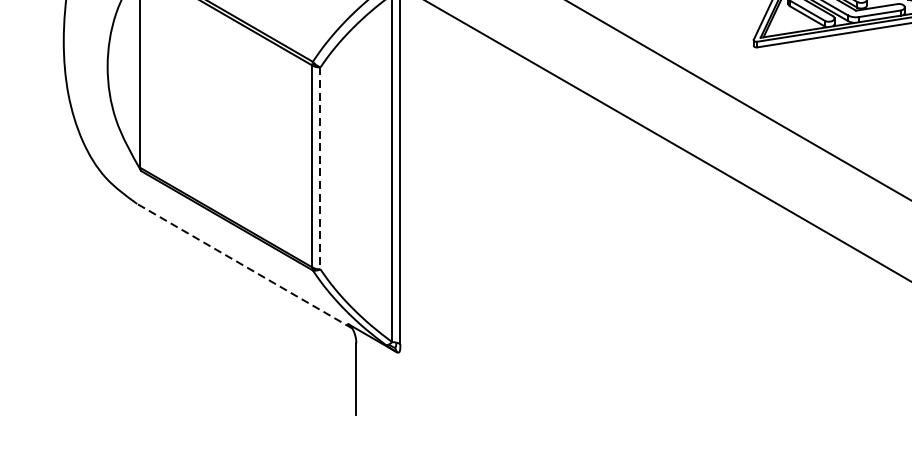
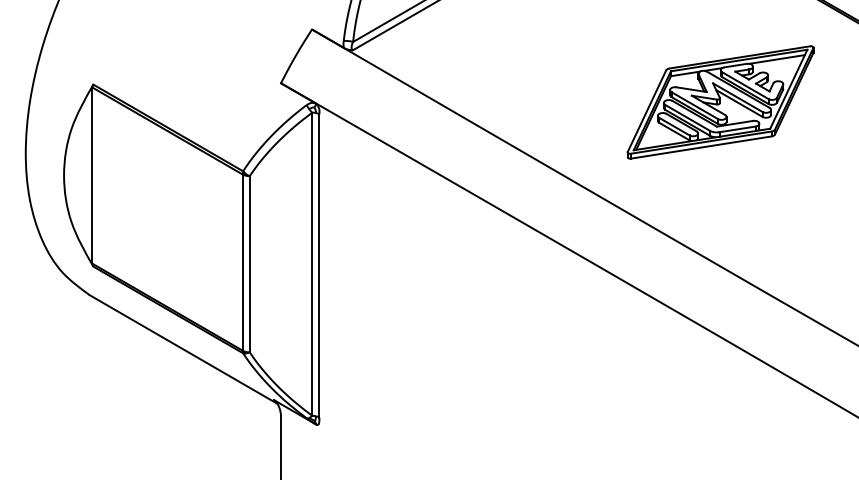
line: (320, 168) -> (249, 264), dashed -> solid
line: (244, 266) -> (183, 349), dashed -> solid

